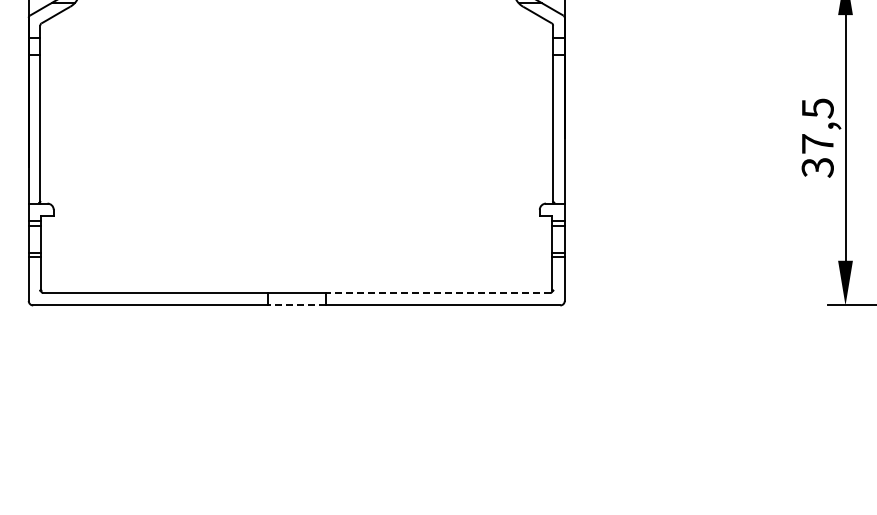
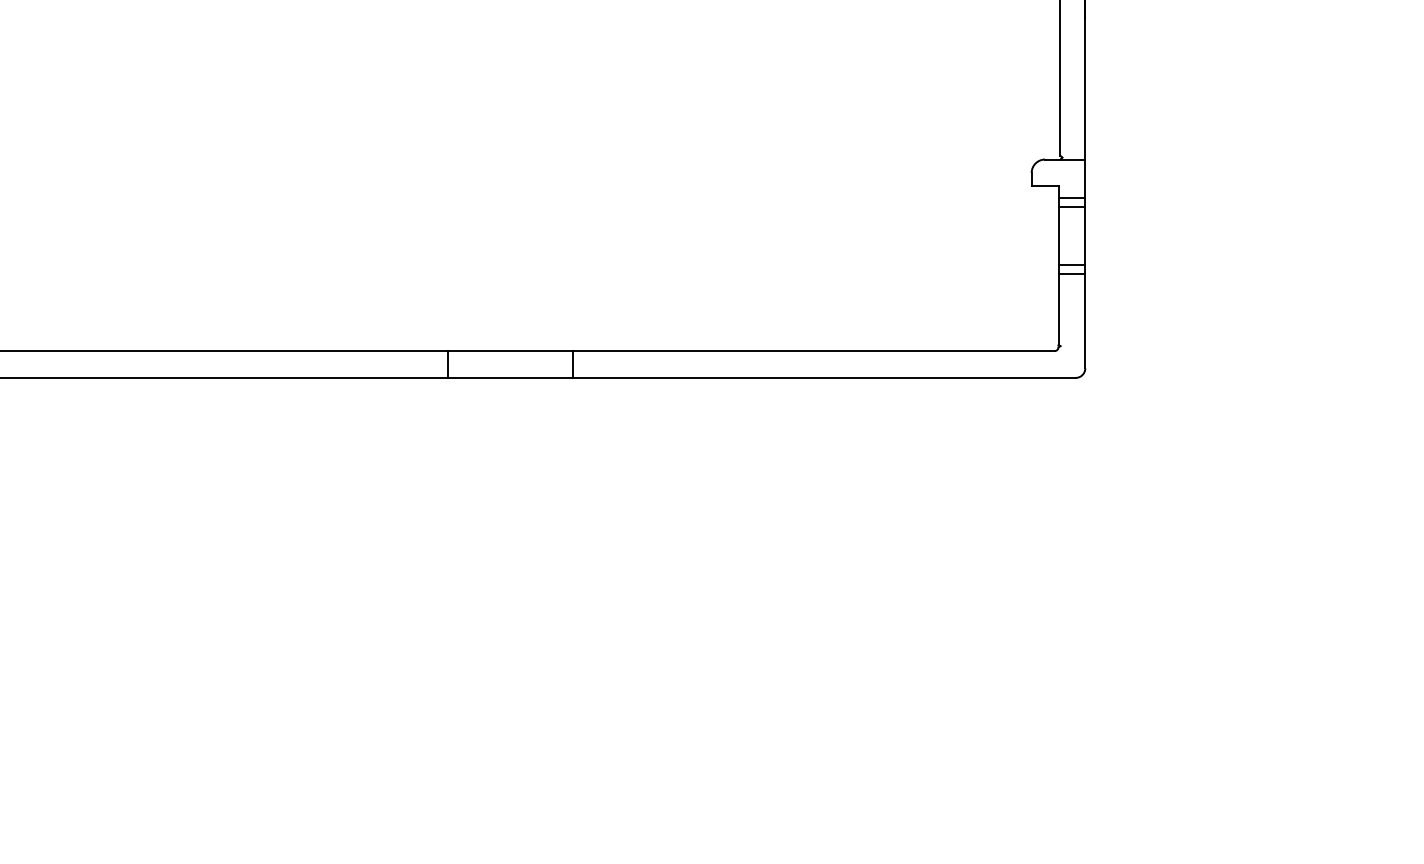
line: (437, 292) -> (812, 350), dashed -> solid
line: (296, 305) -> (510, 377), dashed -> solid

